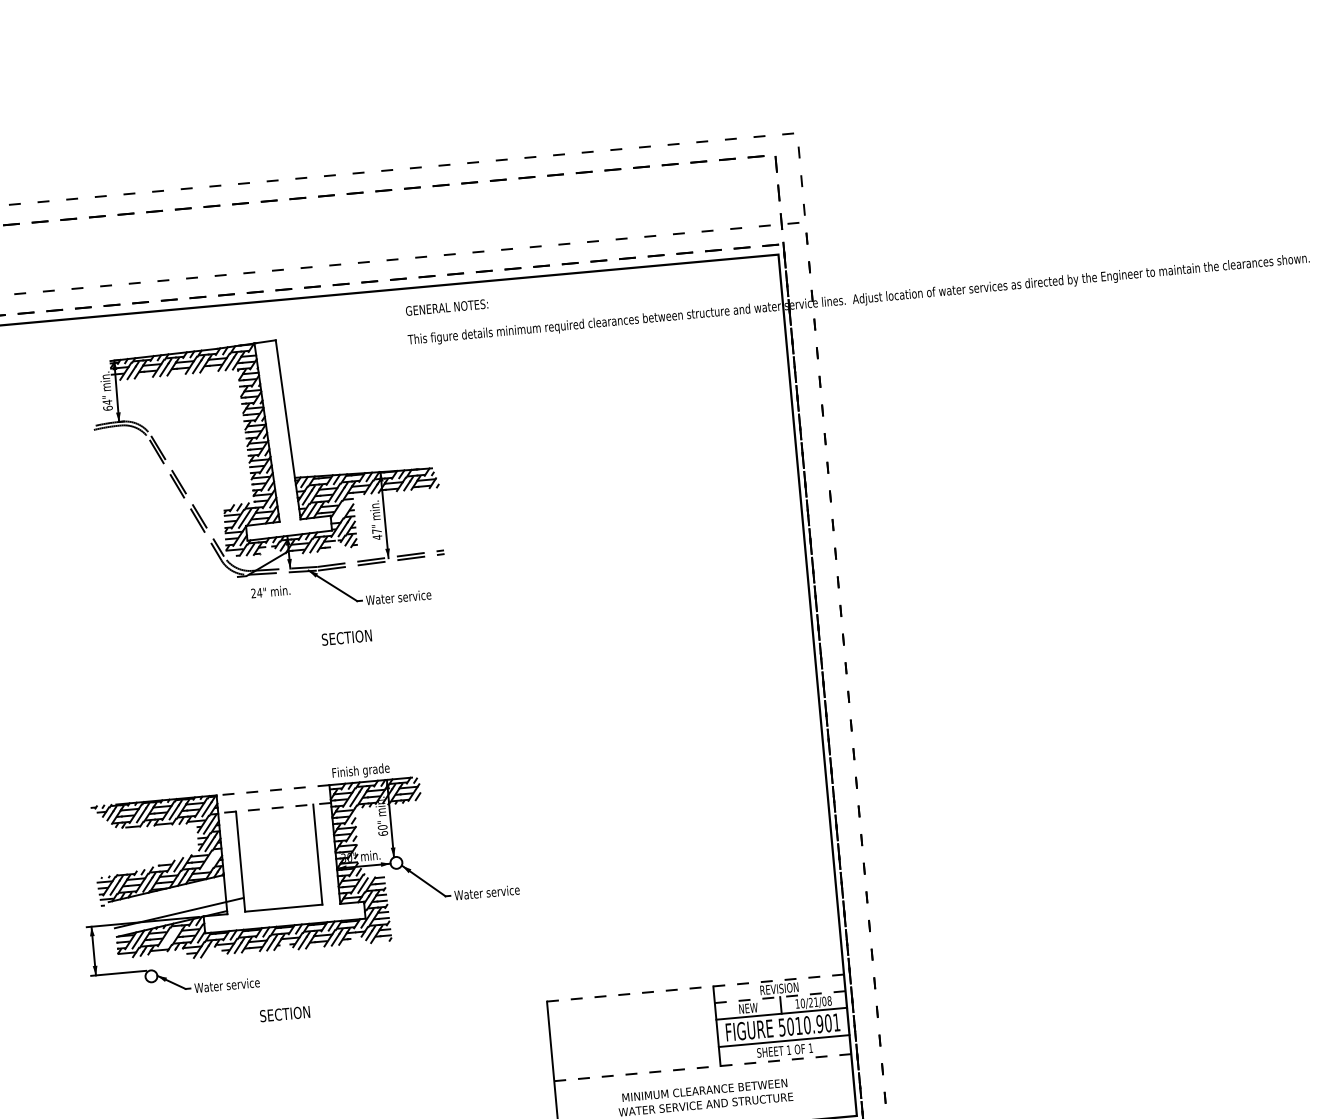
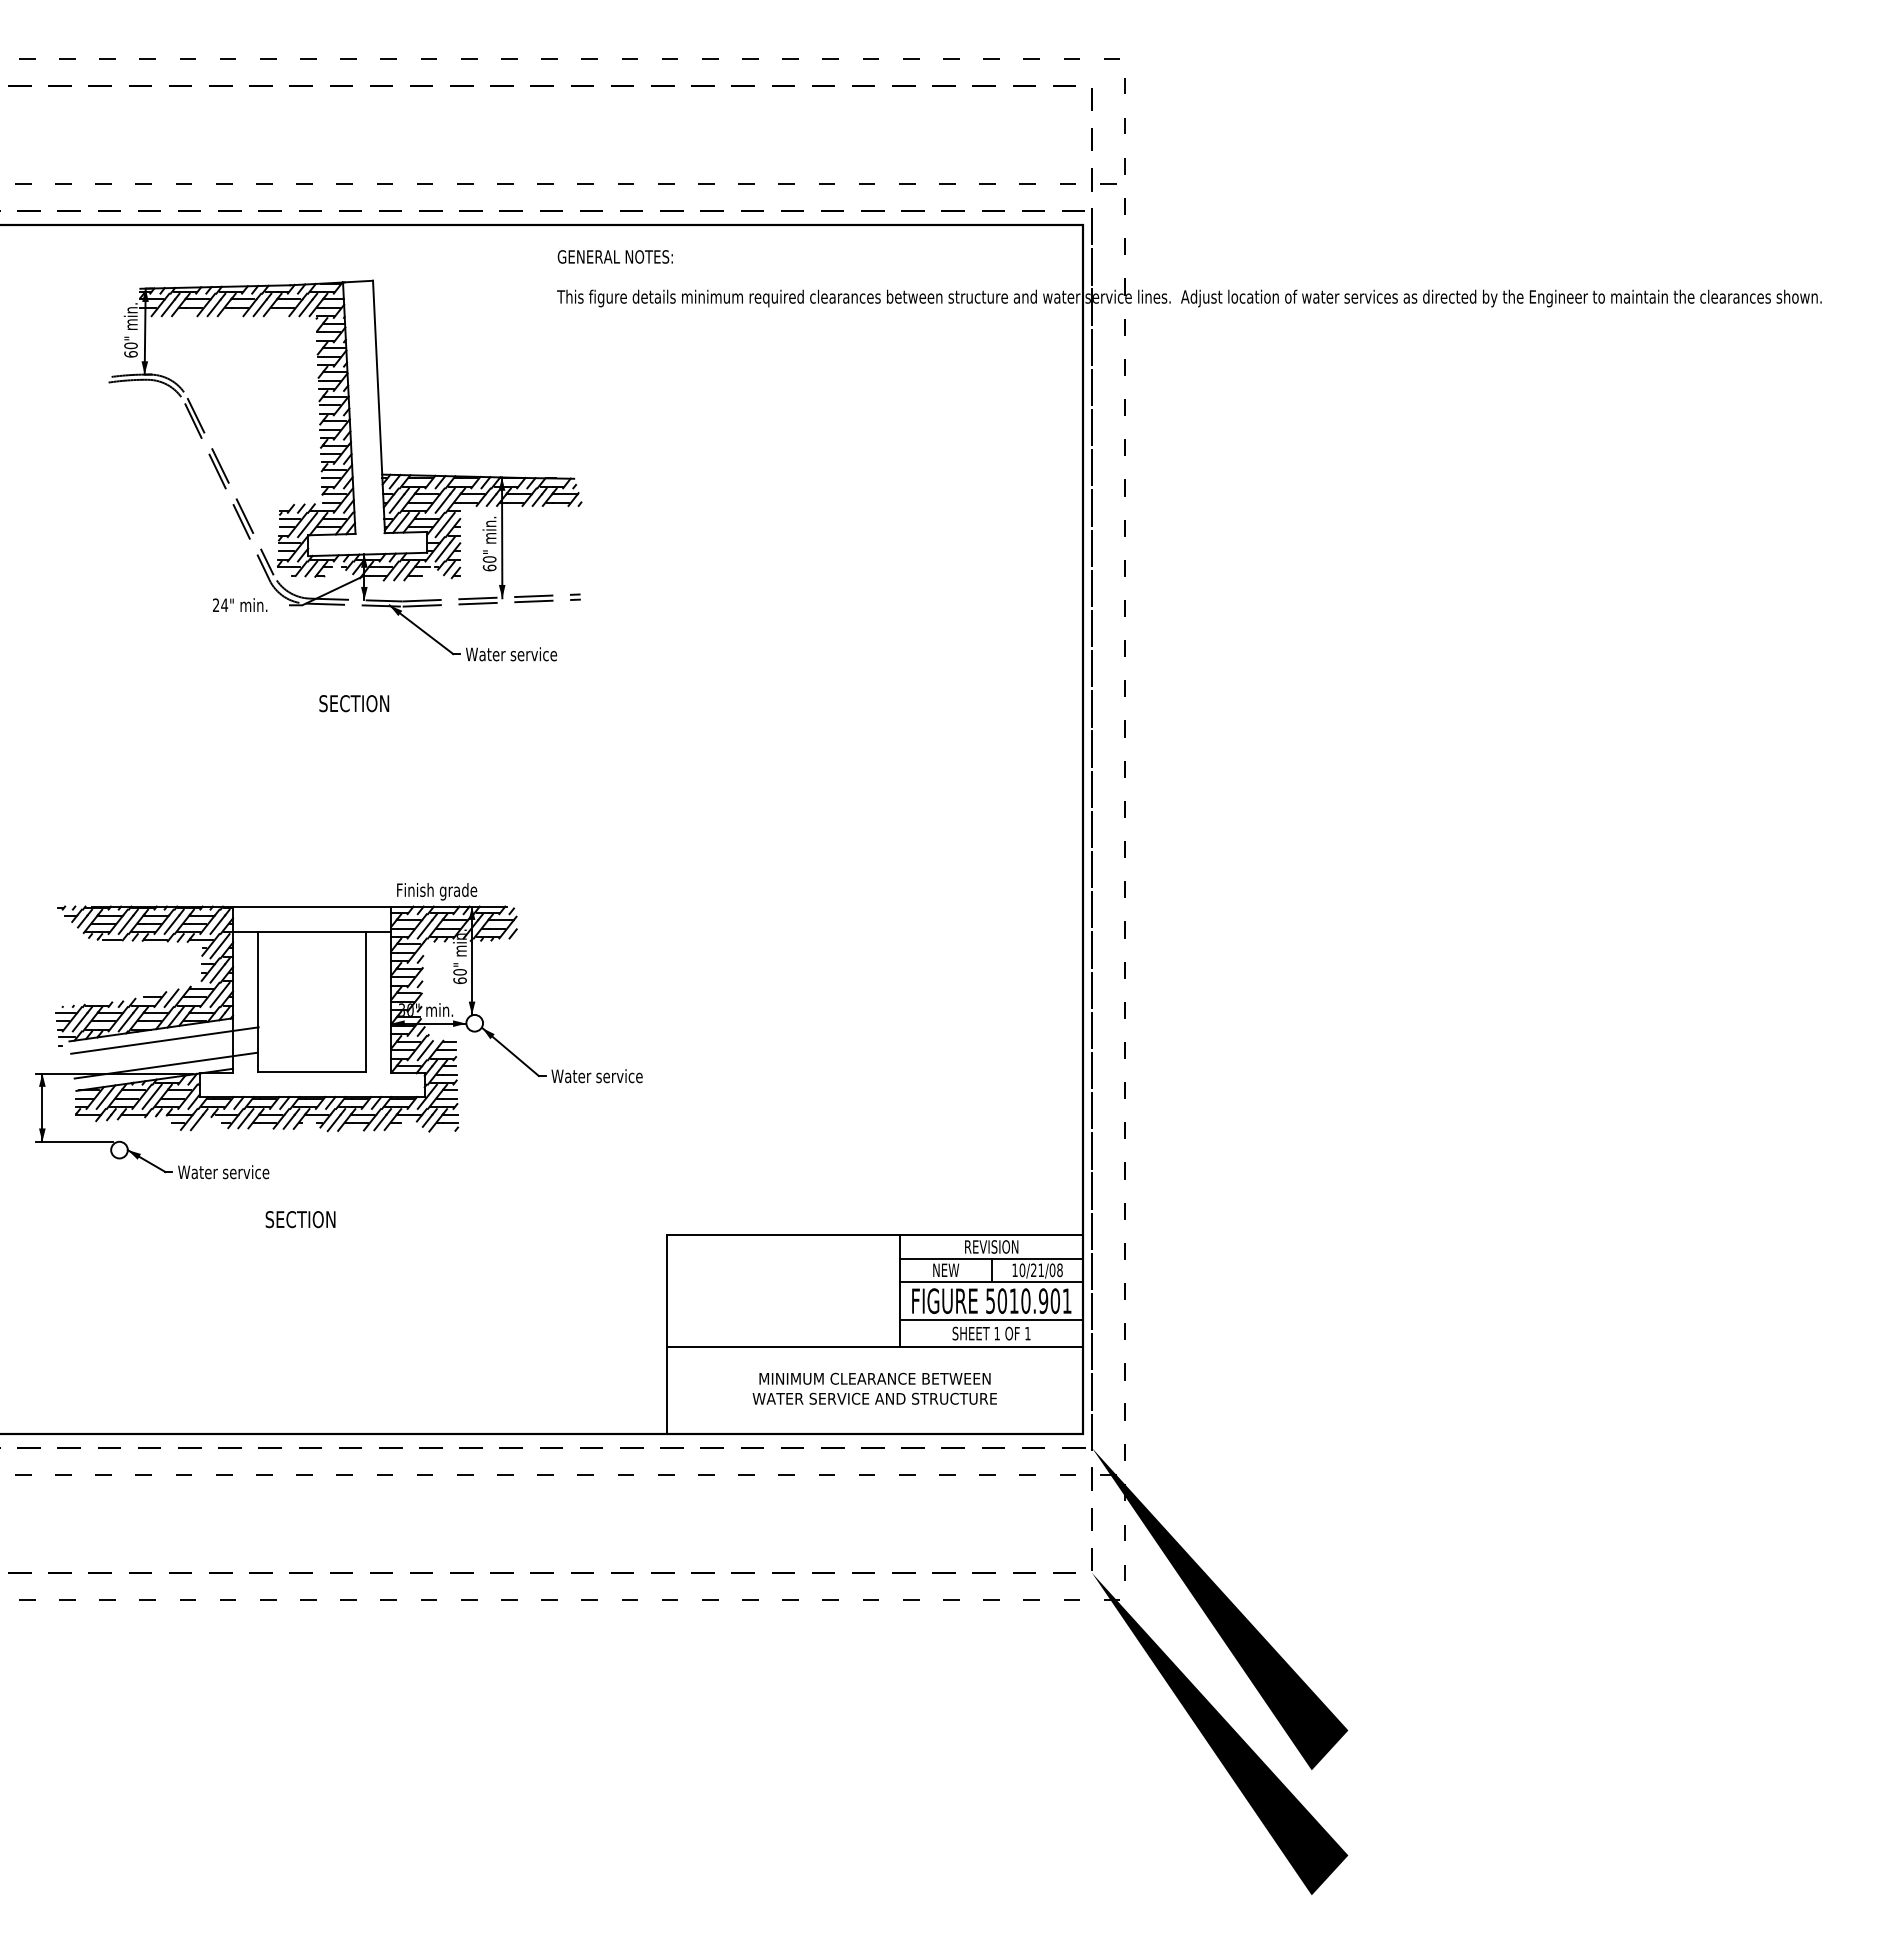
text: (107, 402) -> (130, 345), 64" -> 60"
line: (342, 509) -> (444, 524), added
text: (377, 534) -> (489, 563), 47" -> 60"
text: (270, 591) -> (240, 604), moved
text: (347, 637) -> (354, 703), moved
line: (272, 790) -> (311, 906), dashed -> solid
line: (274, 808) -> (311, 931), dashed -> solid
line: (212, 858) -> (219, 994), added
line: (176, 895) -> (164, 1040), added
line: (170, 936) -> (151, 1096), added
line: (695, 988) -> (874, 1235), dashed -> solid
line: (780, 997) -> (991, 1258), dashed -> solid
line: (702, 1067) -> (874, 1346), dashed -> solid

